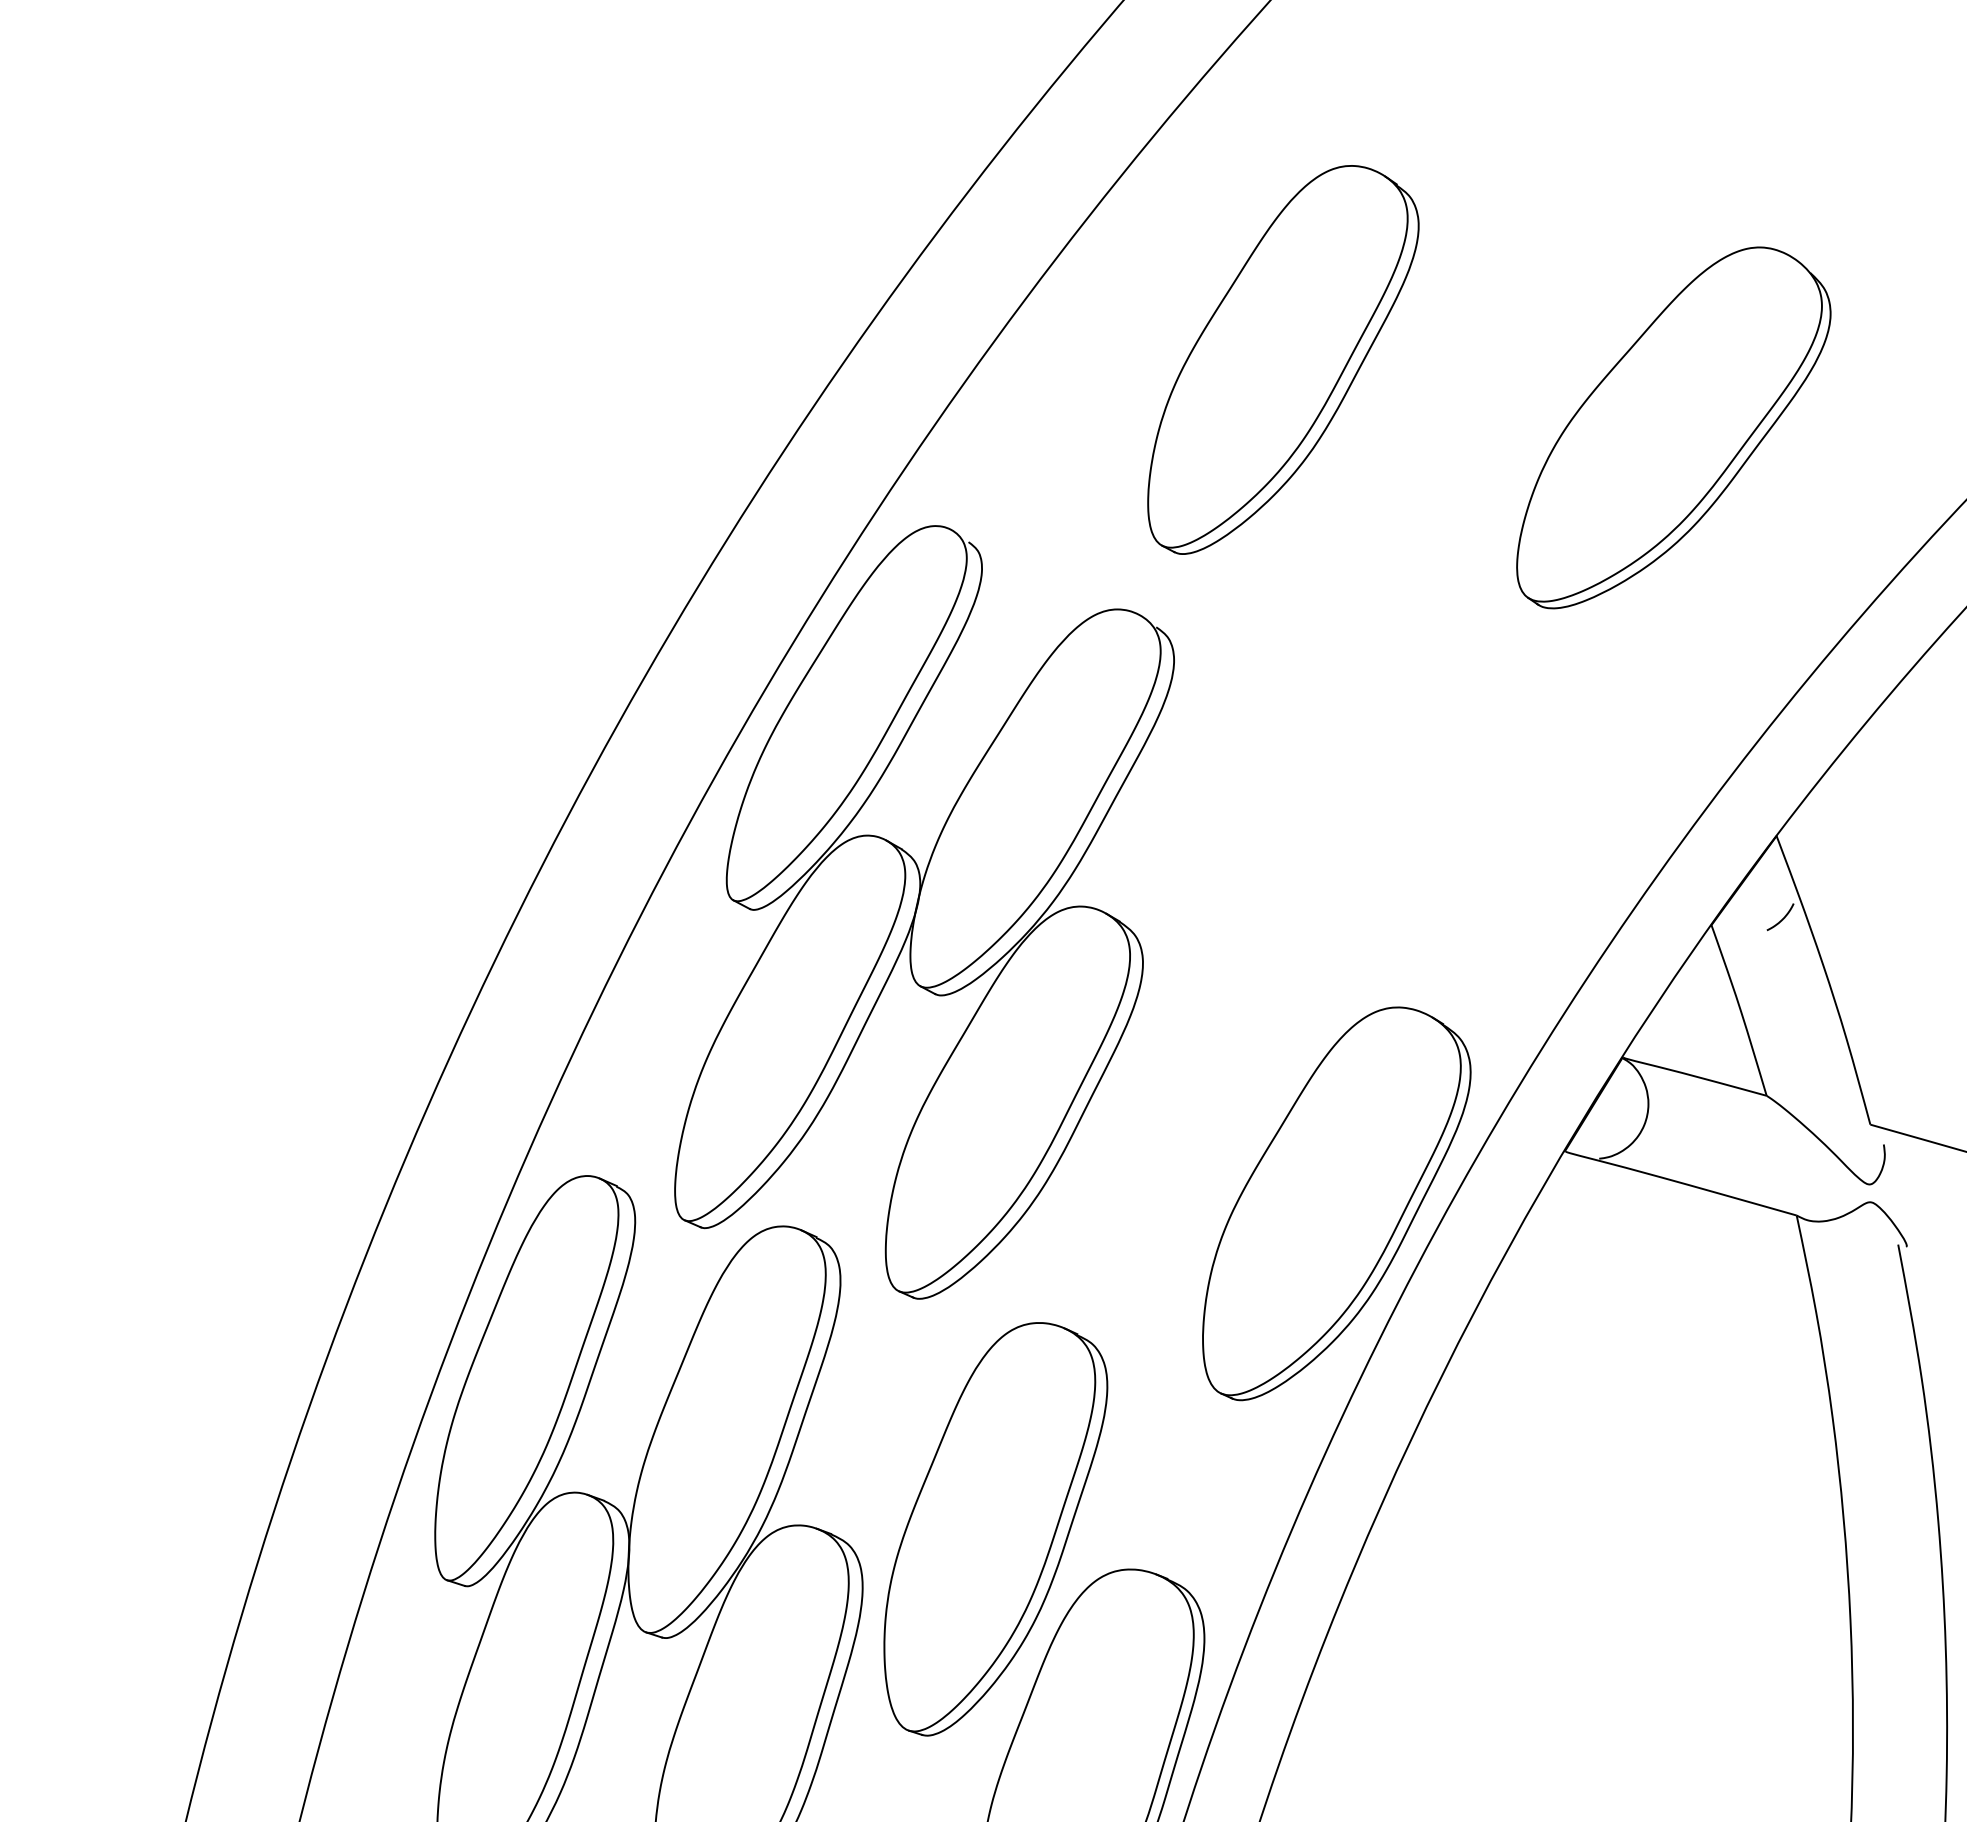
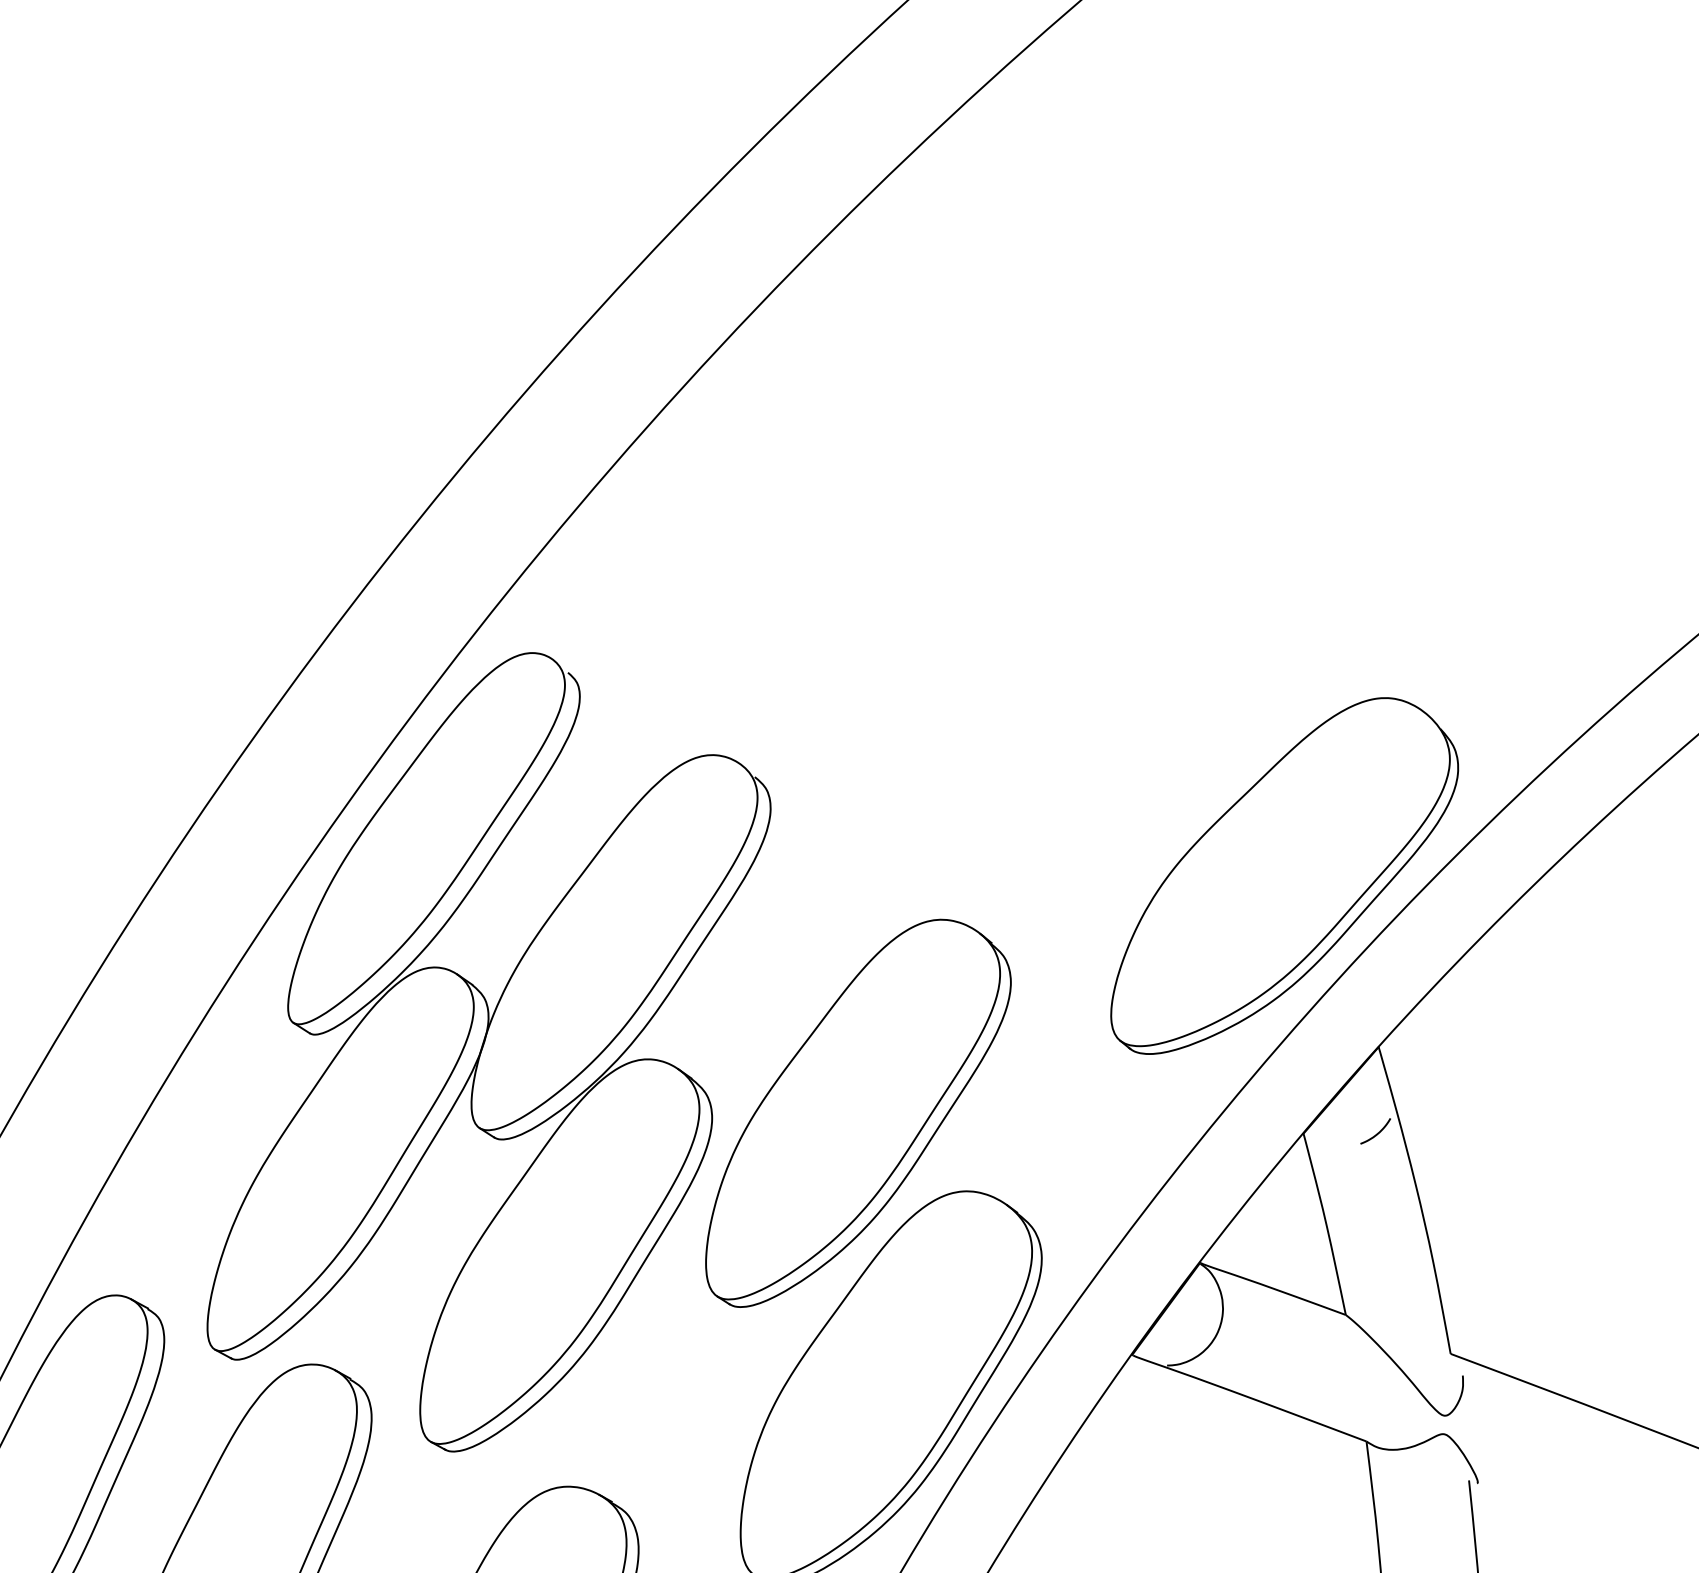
part: (1283, 359) -> (859, 1114), moved
part: (1673, 427) -> (1285, 877), moved

